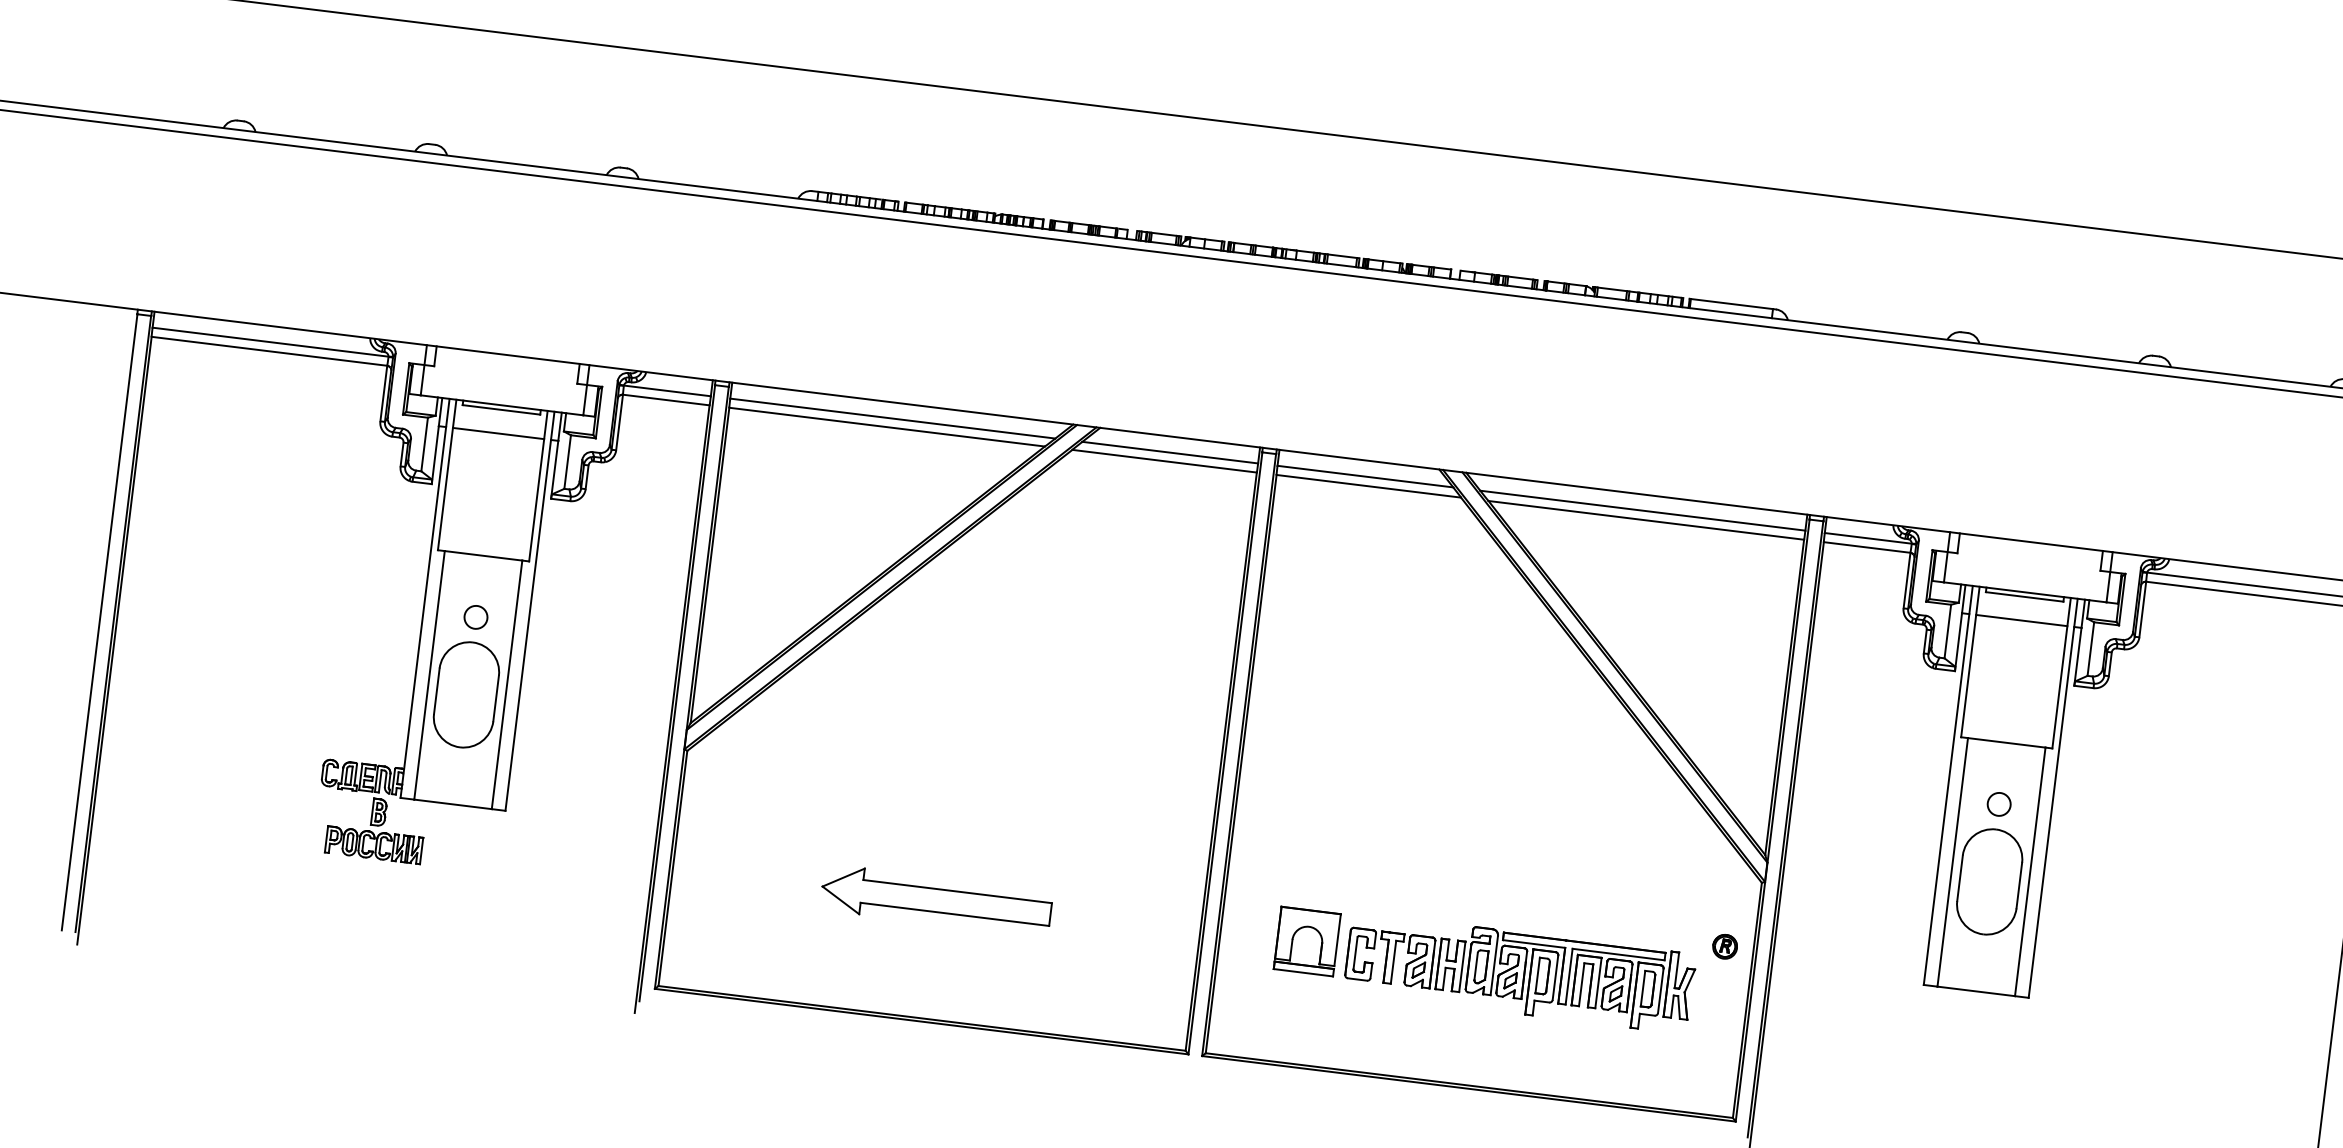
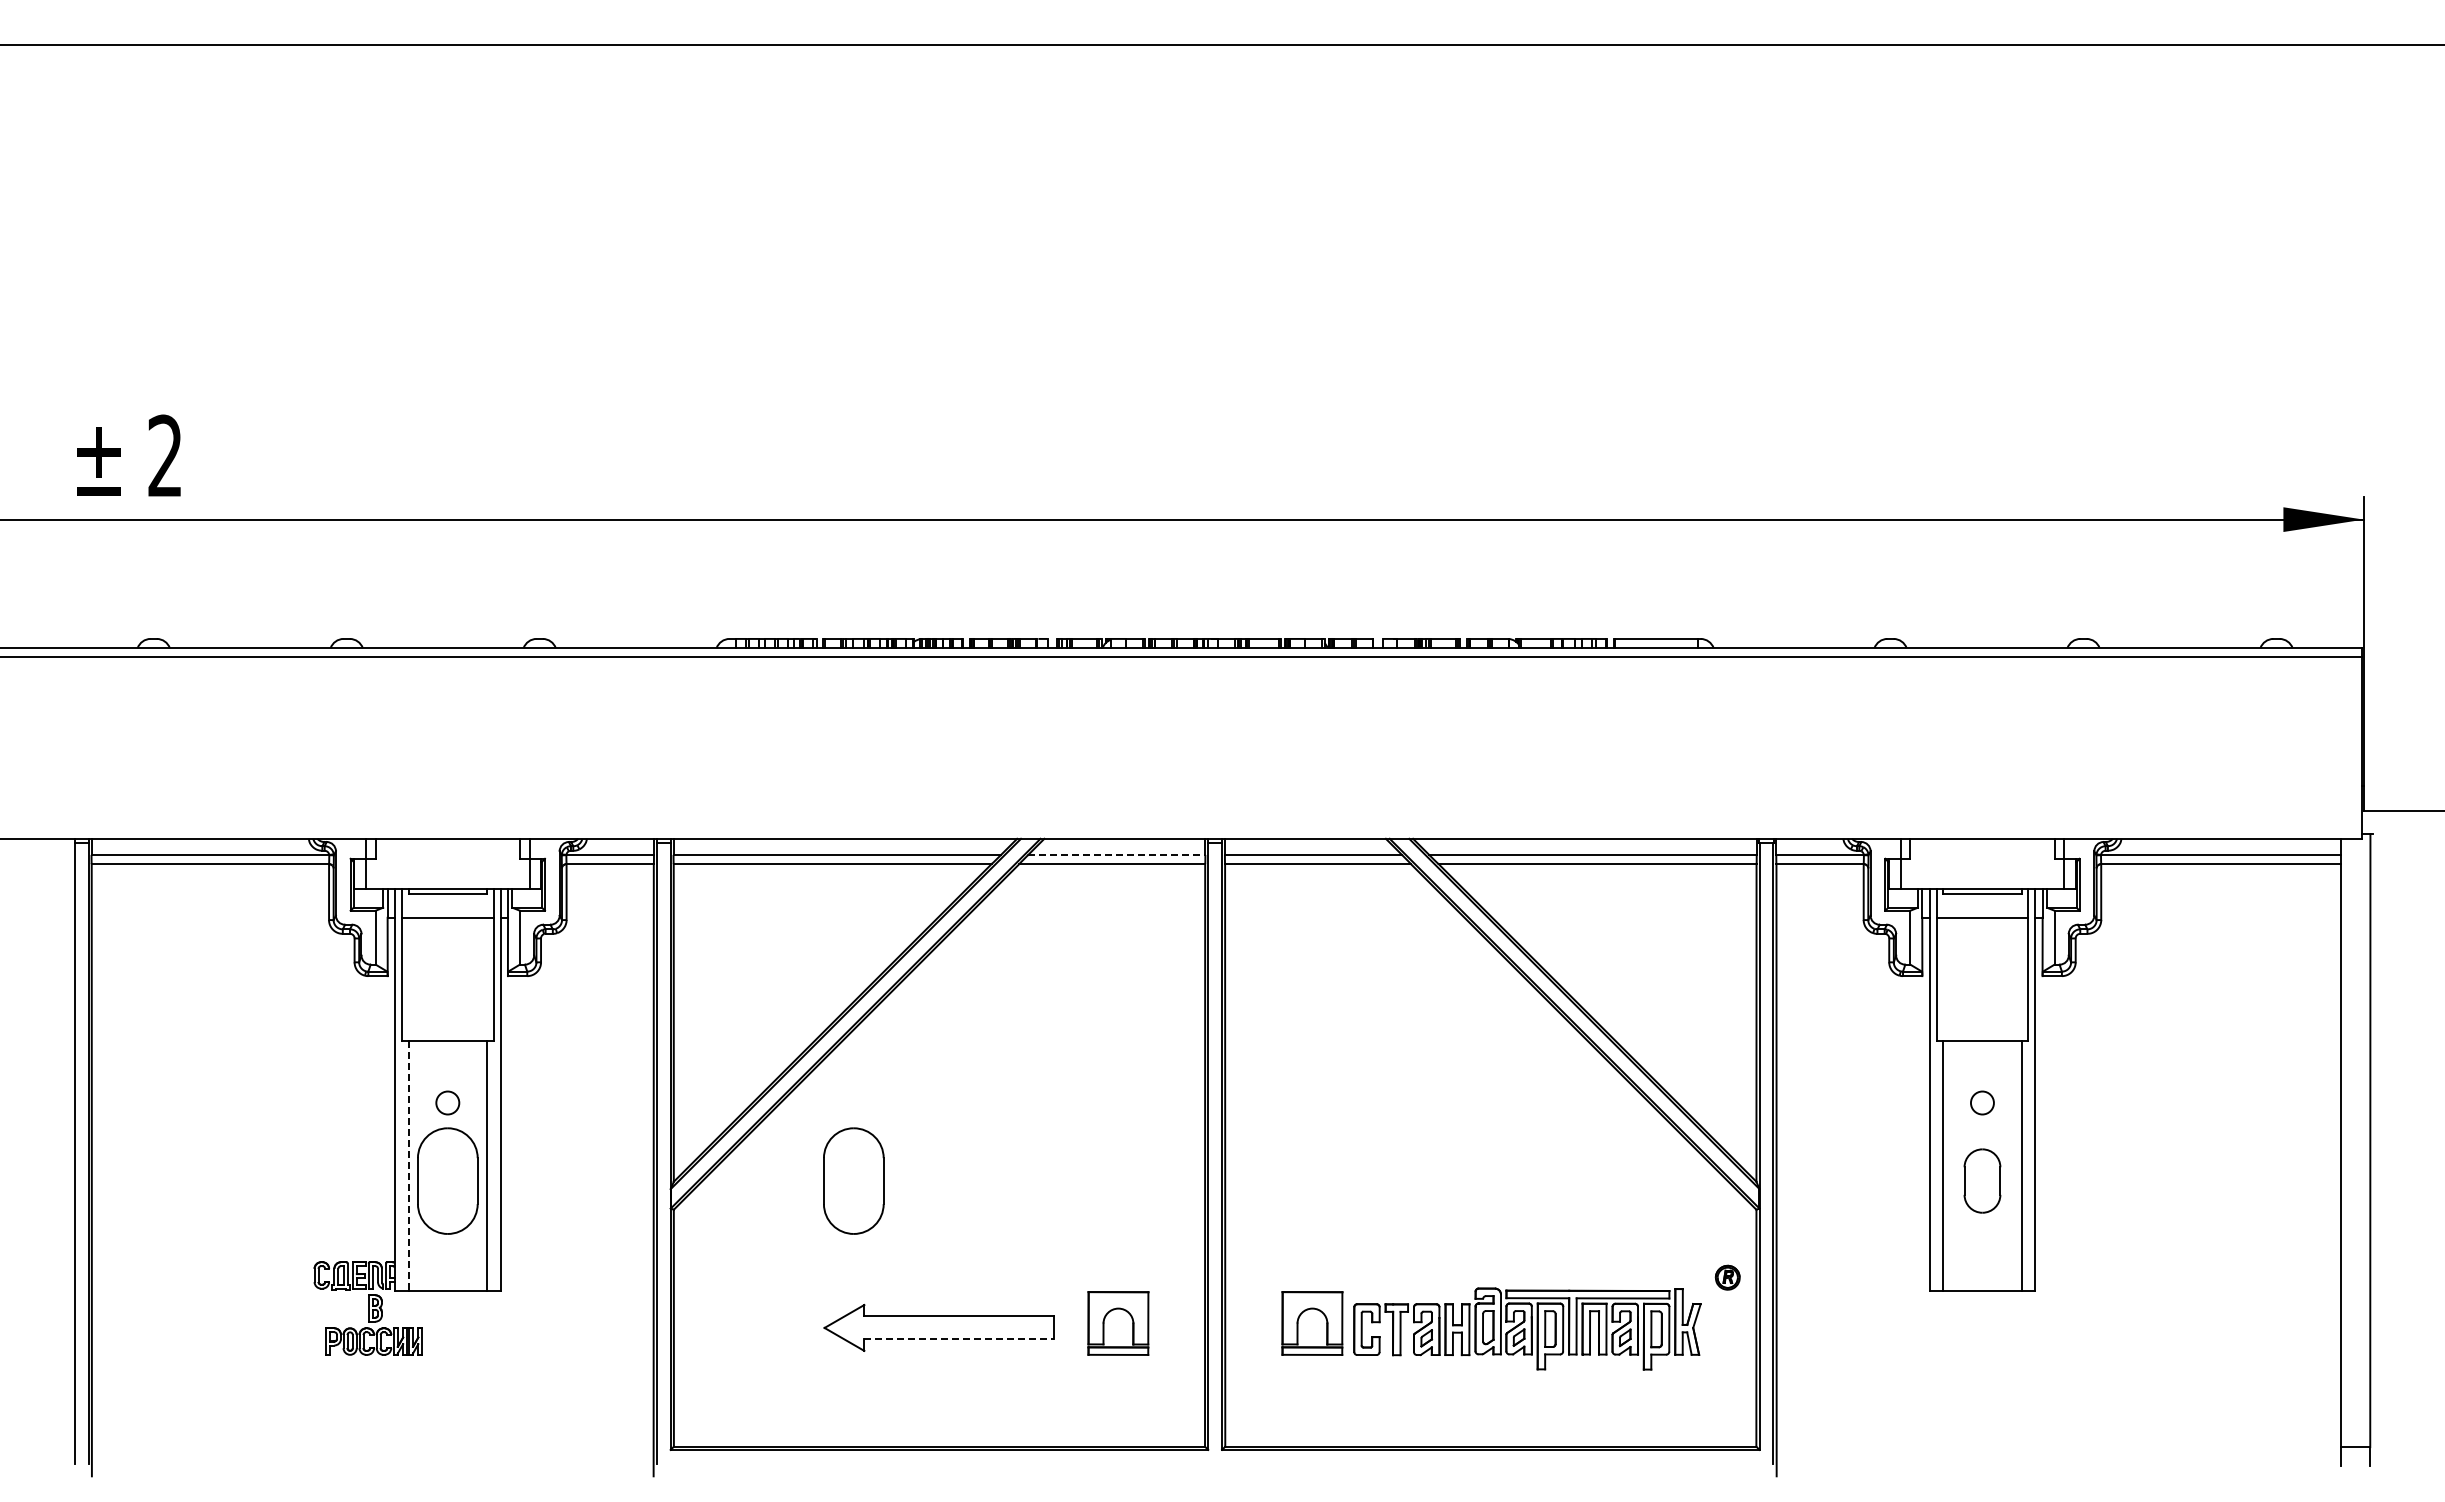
line: (1169, 452) -> (1116, 854), solid -> dashed
line: (429, 675) -> (408, 1166), solid -> dashed
part: (869, 743) -> (853, 1180), added
part: (1989, 881) -> (1982, 1180), size x0.6
line: (955, 914) -> (959, 1339), solid -> dashed
part: (1114, 917) -> (1118, 1323), added

